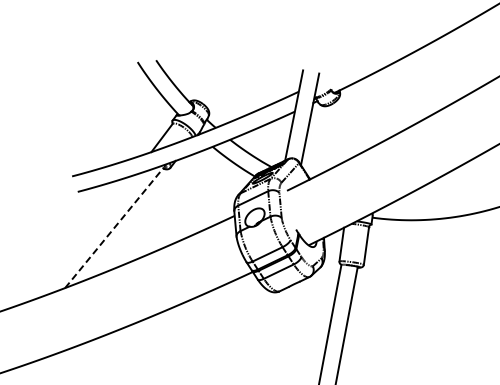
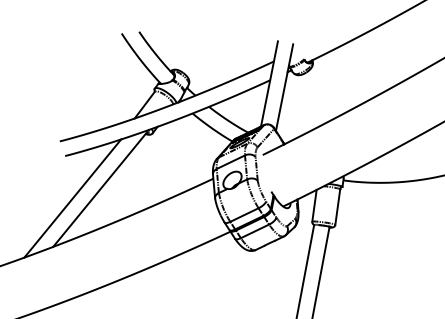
line: (114, 227) -> (99, 189), dashed -> solid
line: (85, 236) -> (72, 198), added

